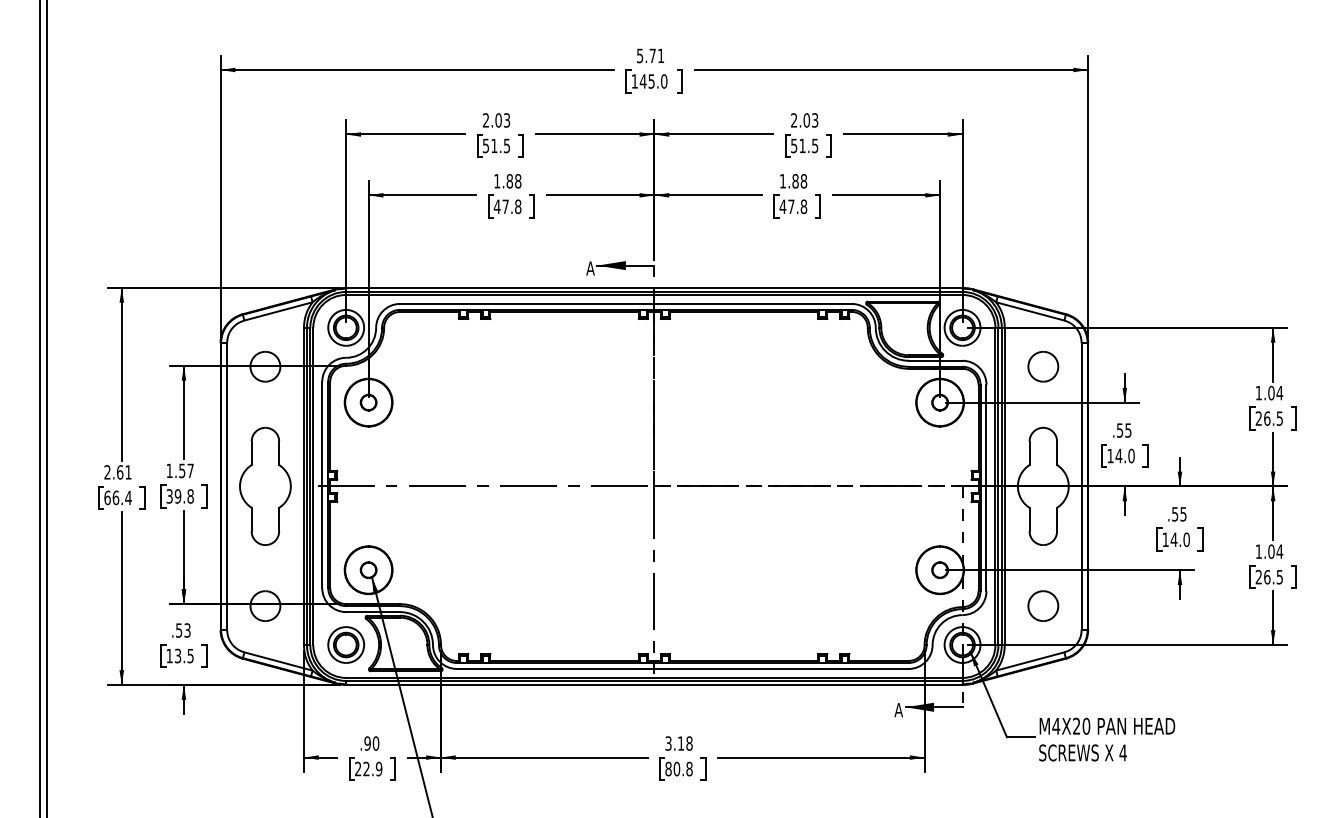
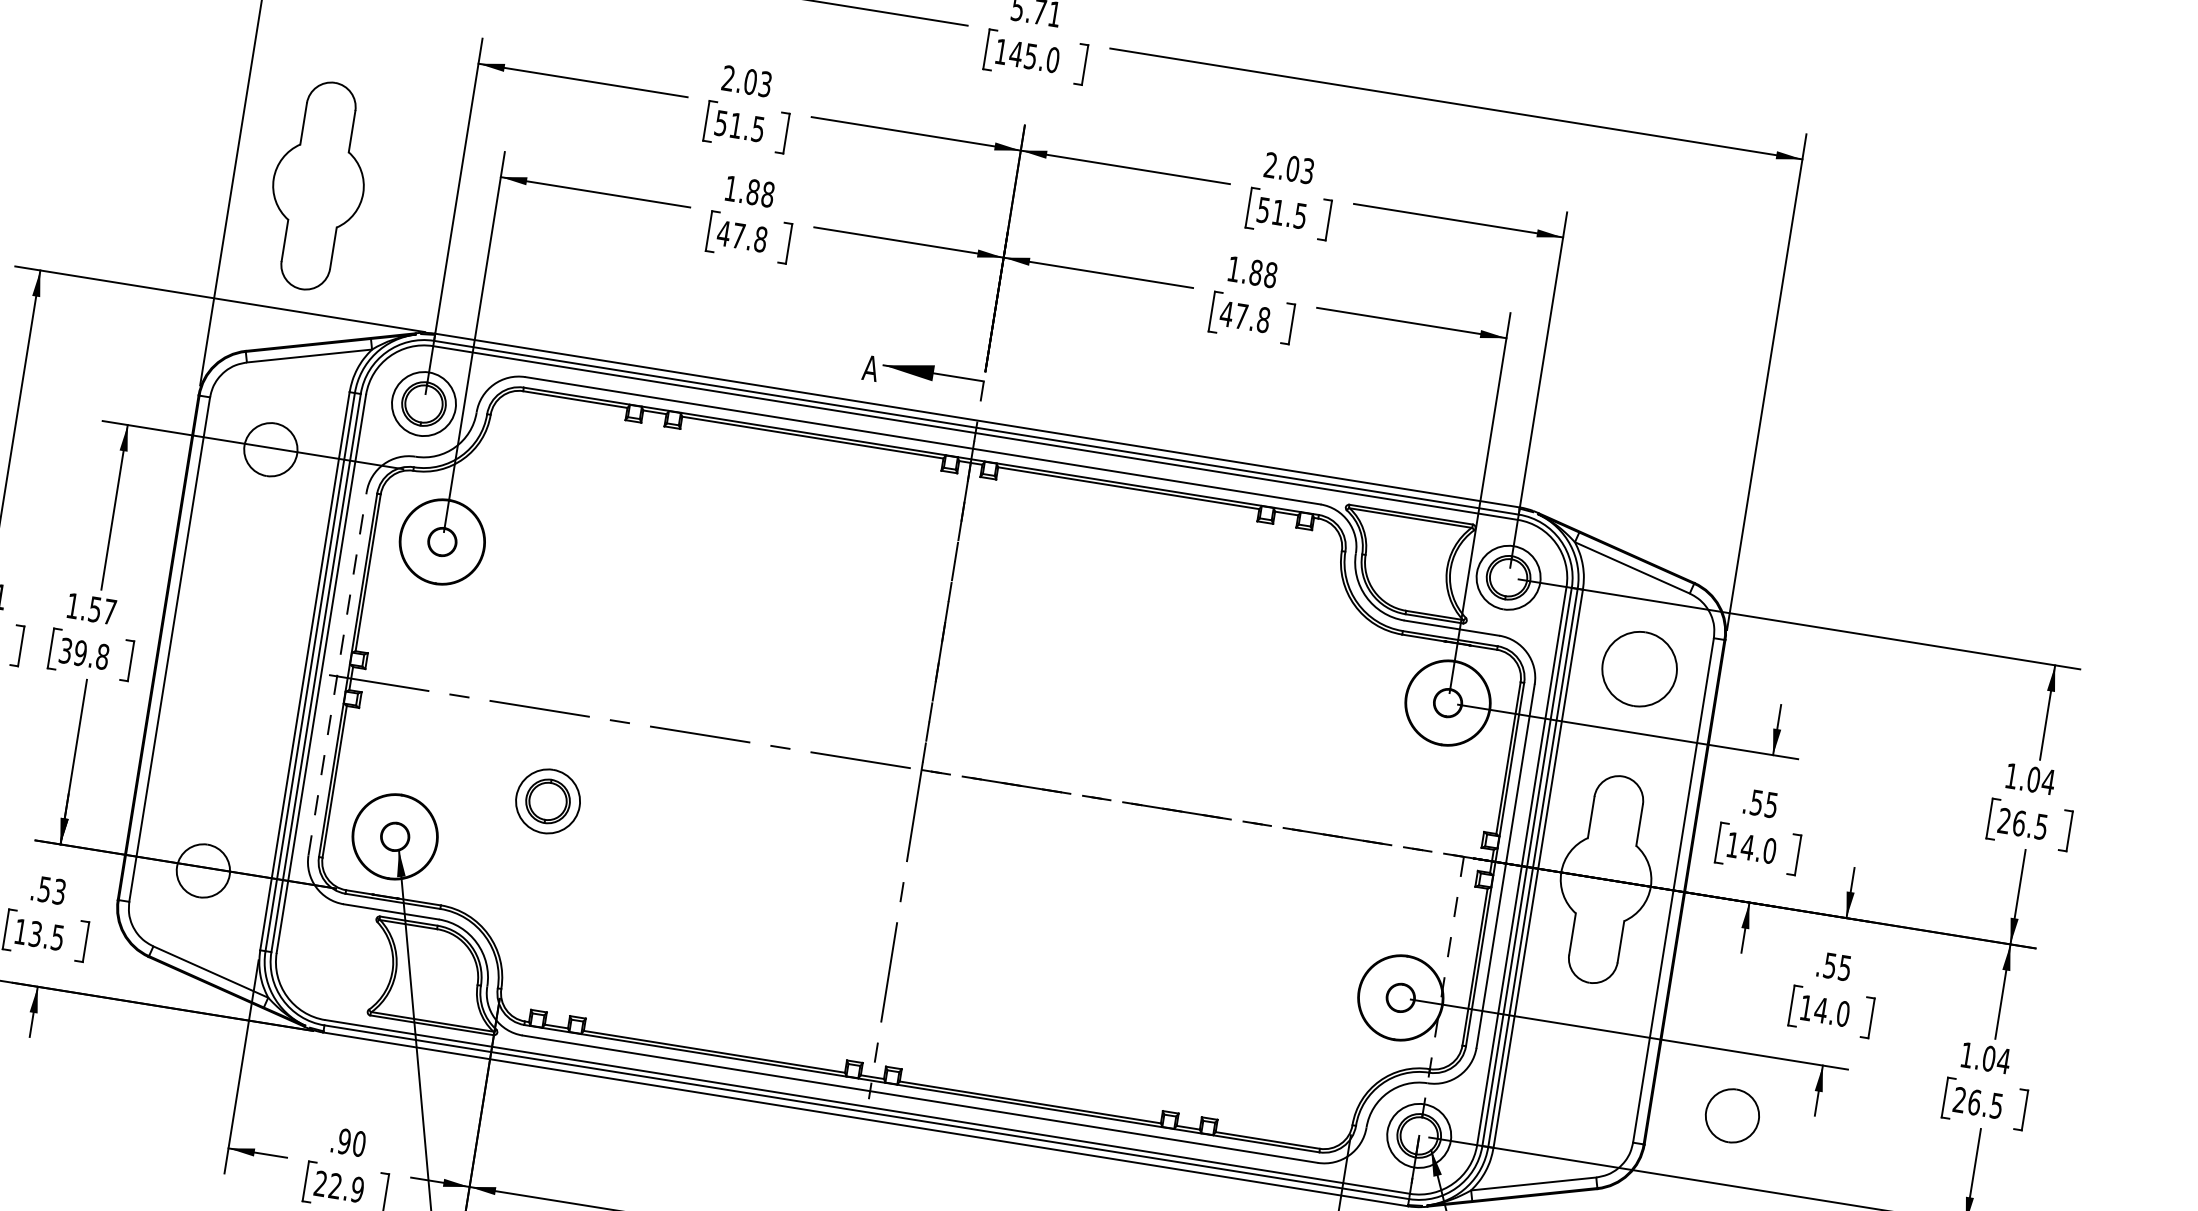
part: (1043, 366) -> (1640, 668), size x1.4
line: (322, 484) -> (338, 672), solid -> dashed
part: (265, 485) -> (318, 184), moved
part: (1043, 605) -> (1732, 1114), moved
part: (346, 644) -> (548, 800), moved

